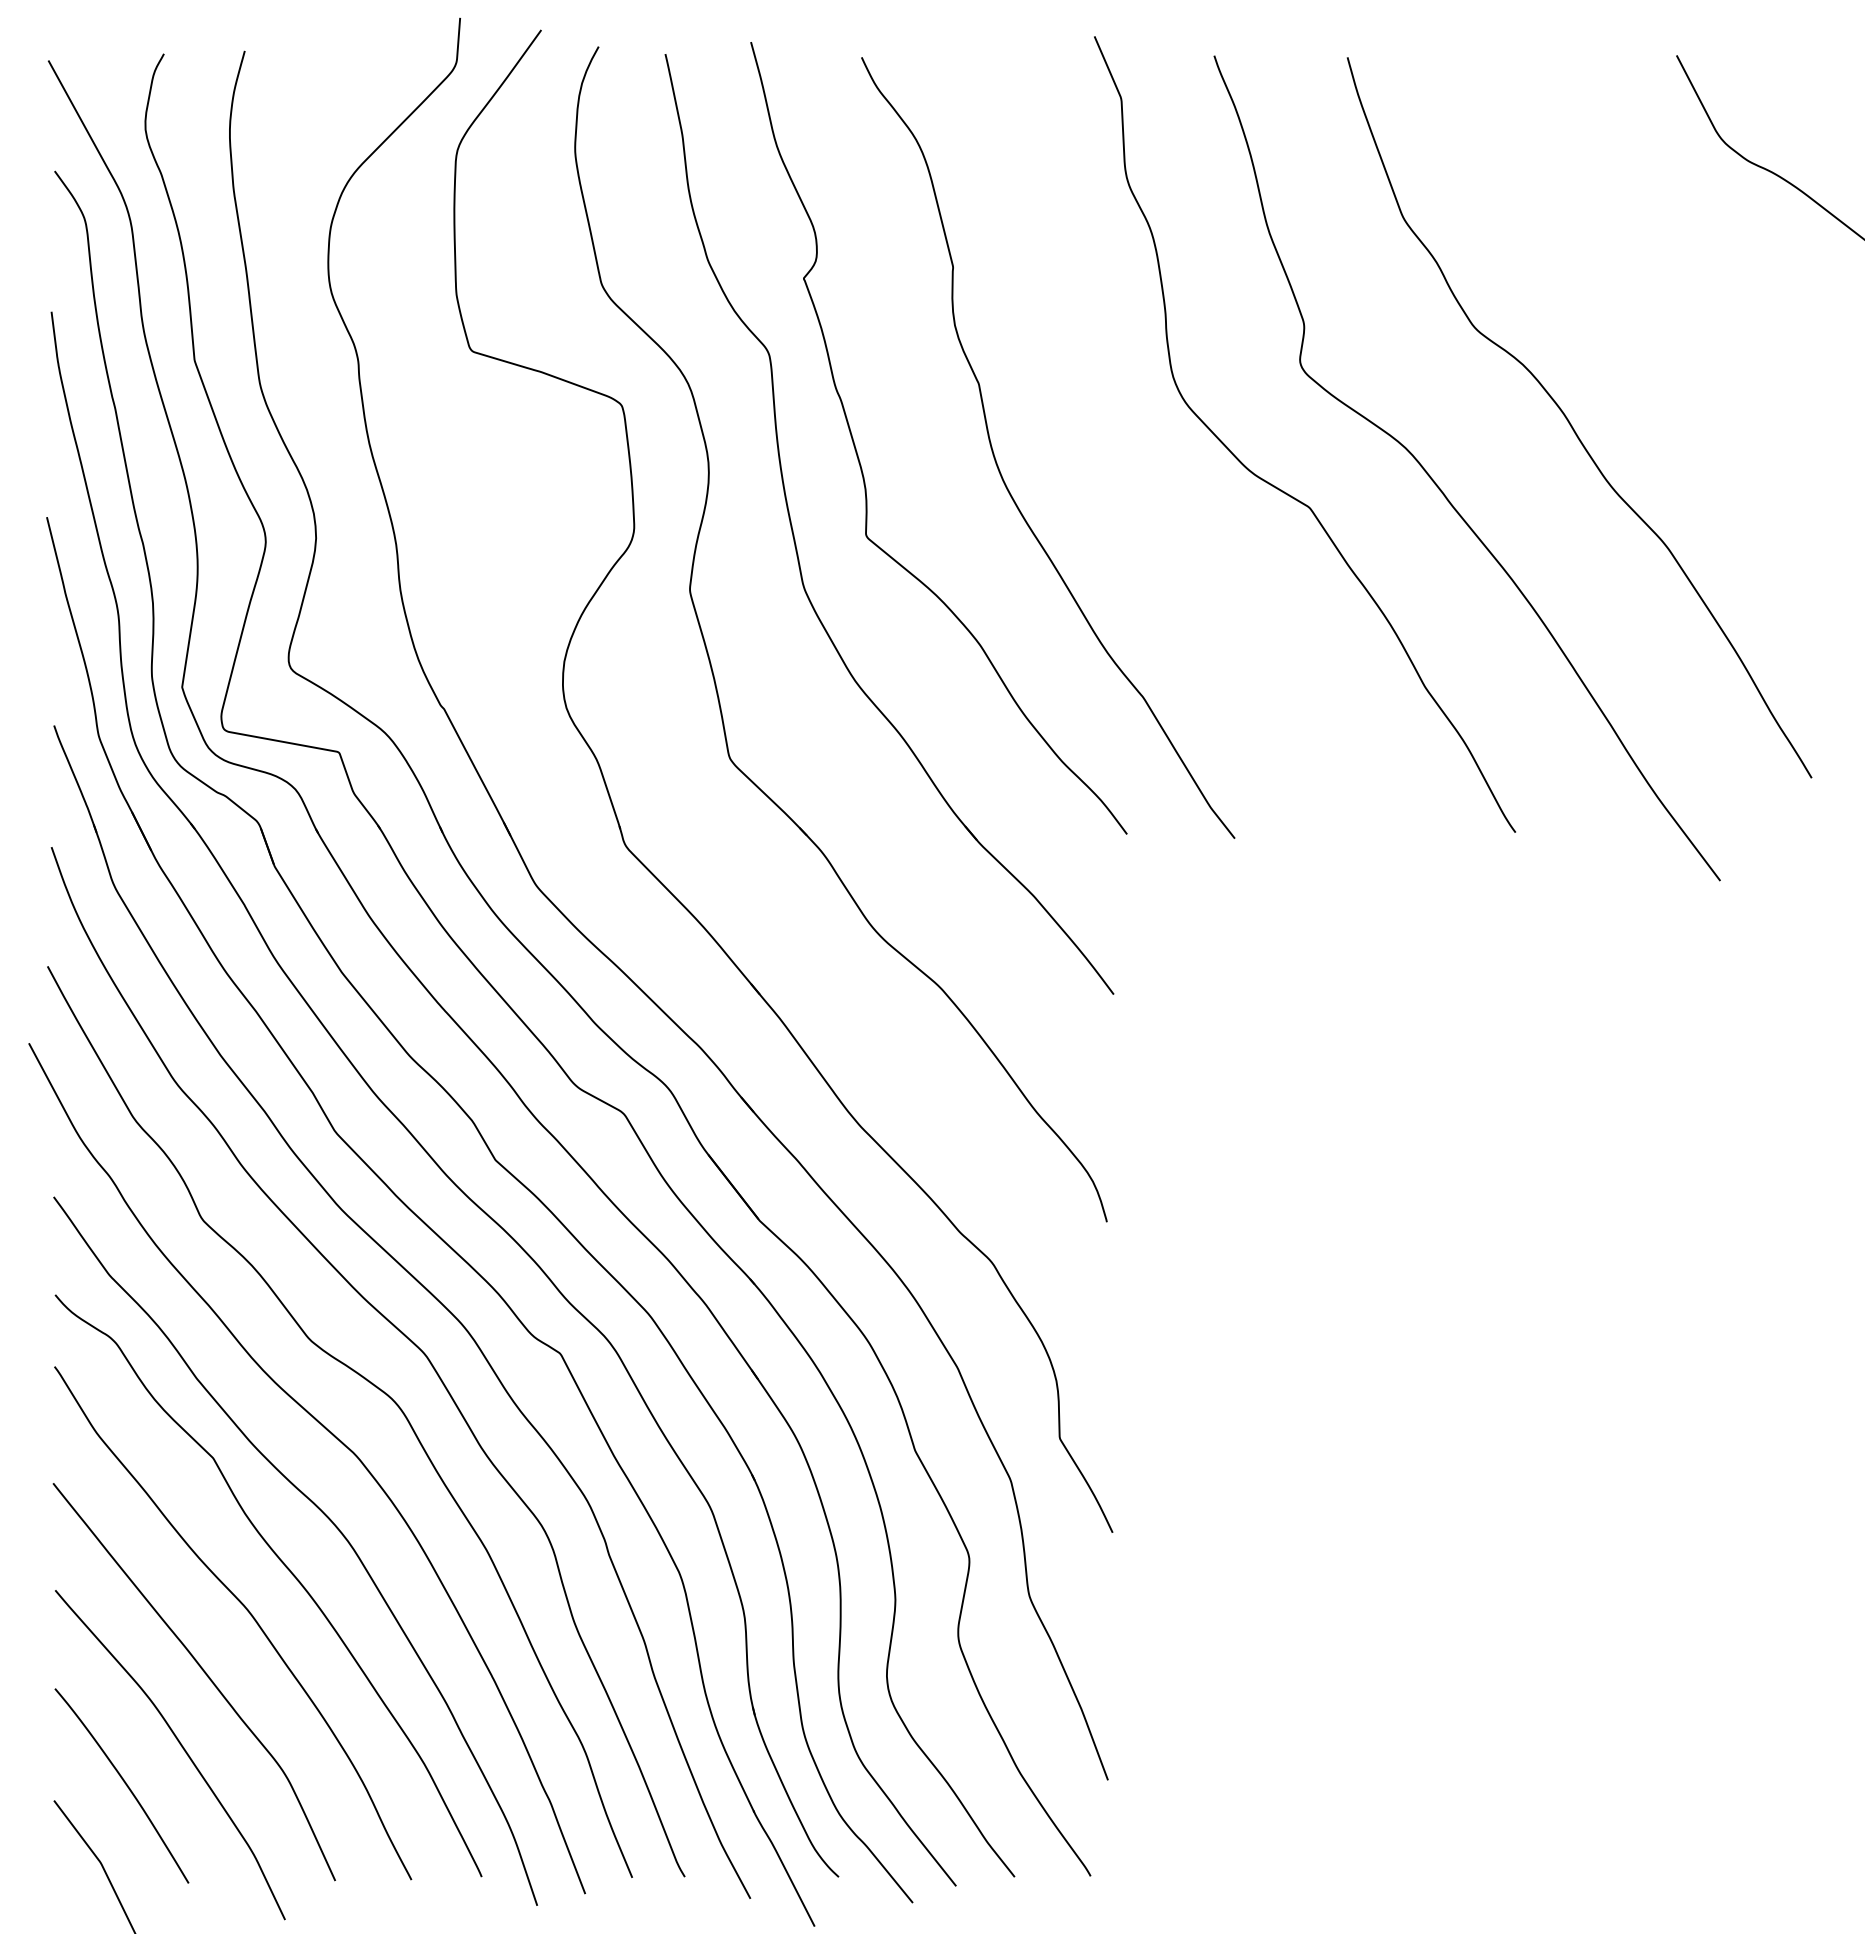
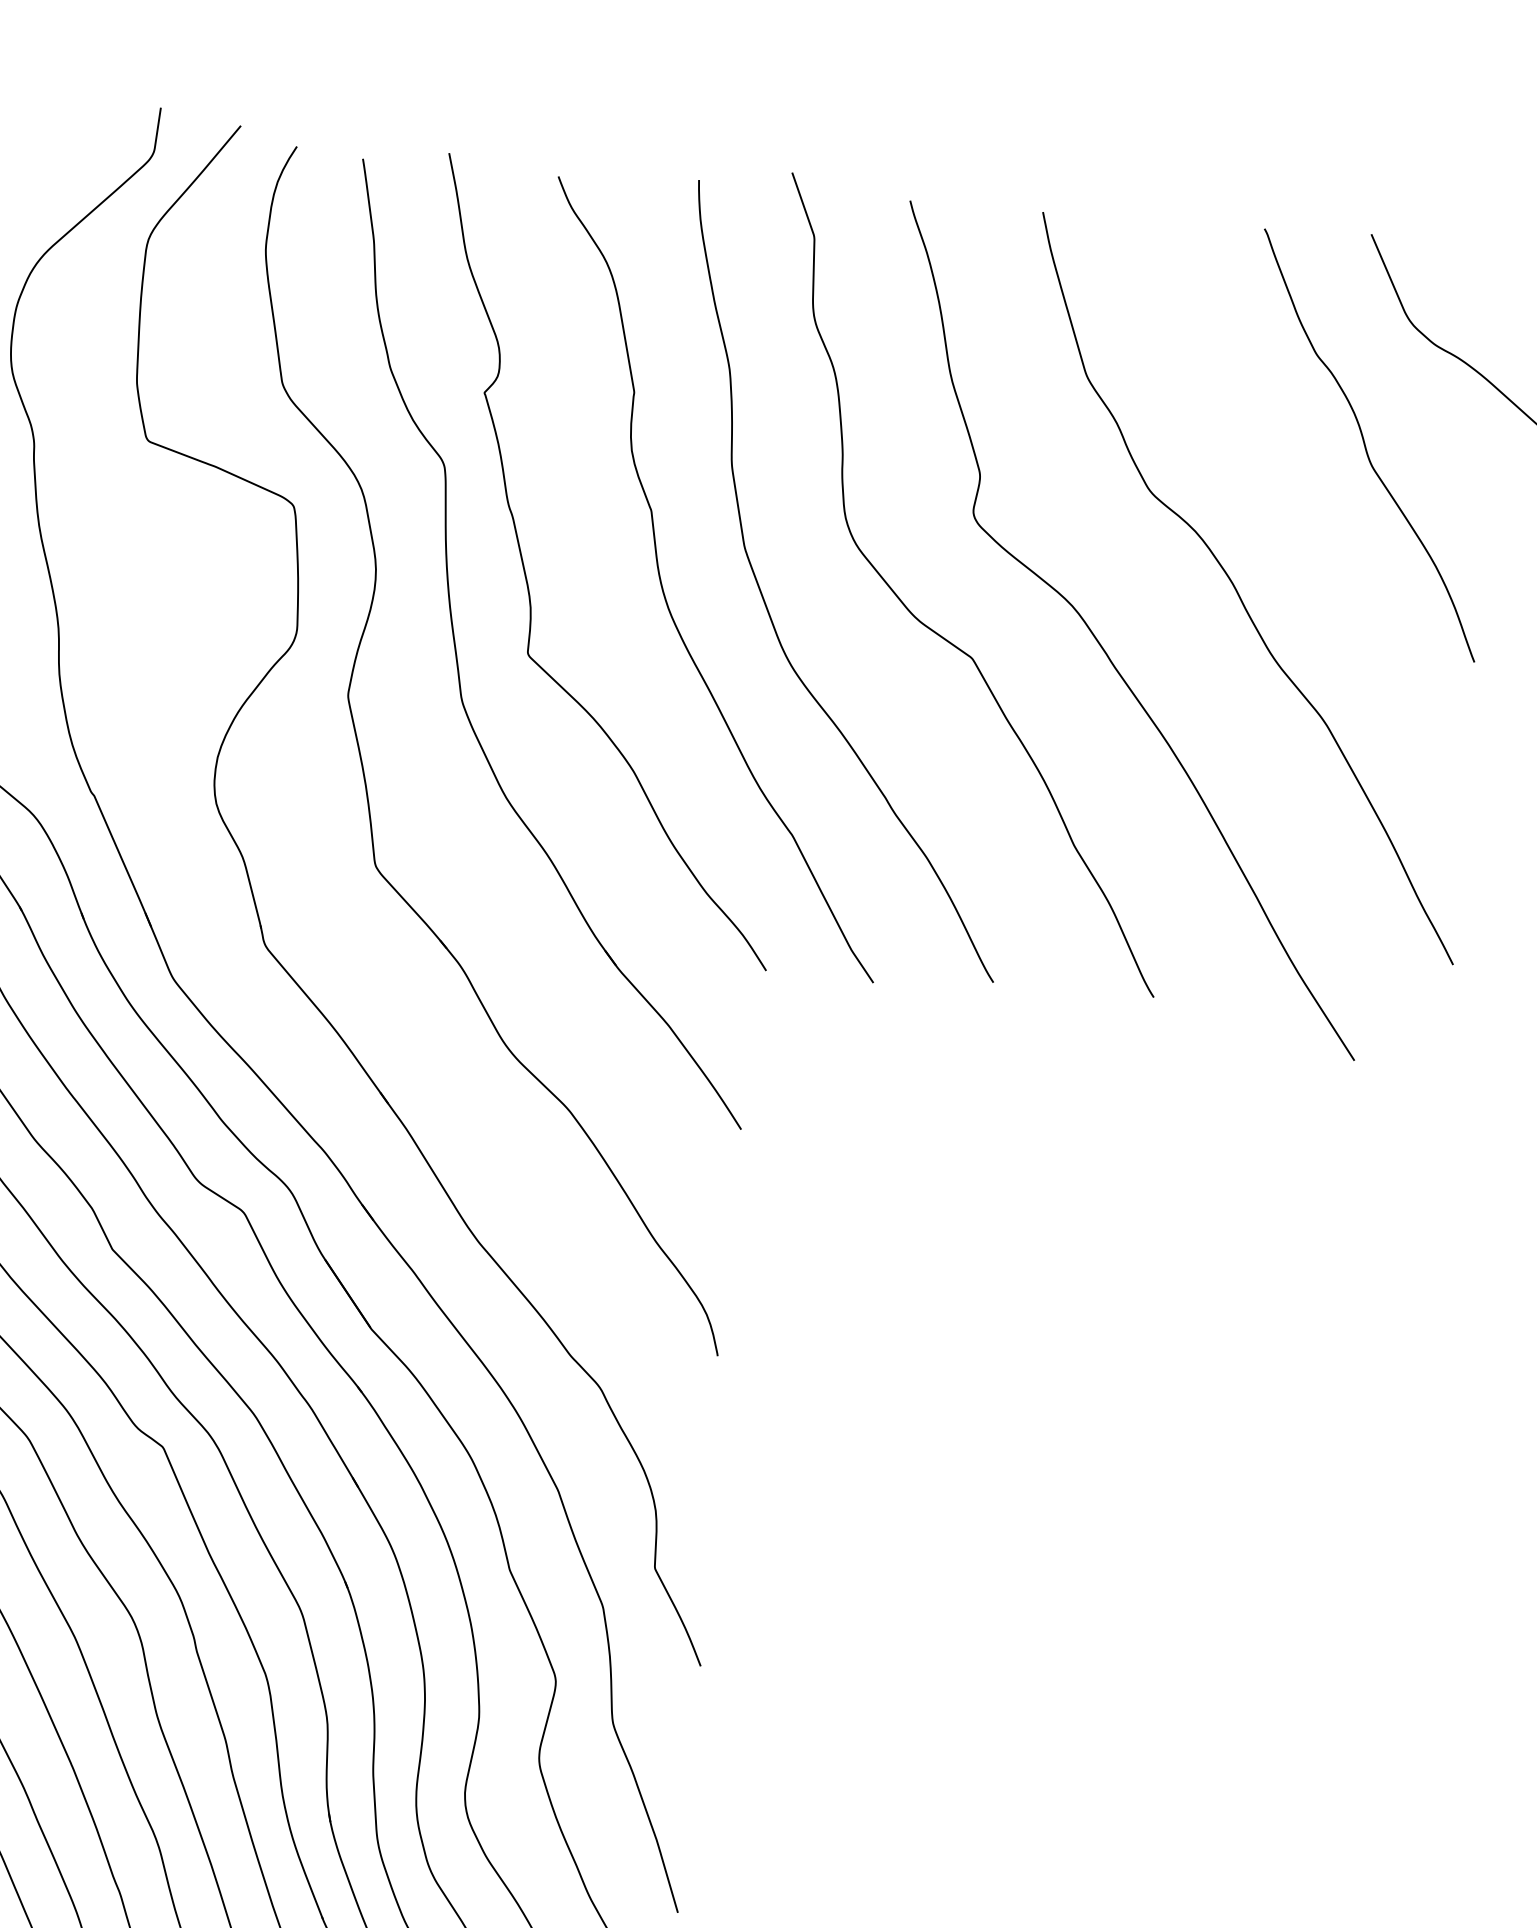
curve: (1687, 268) -> (1366, 447), added
curve: (1102, 472) -> (768, 608), added

